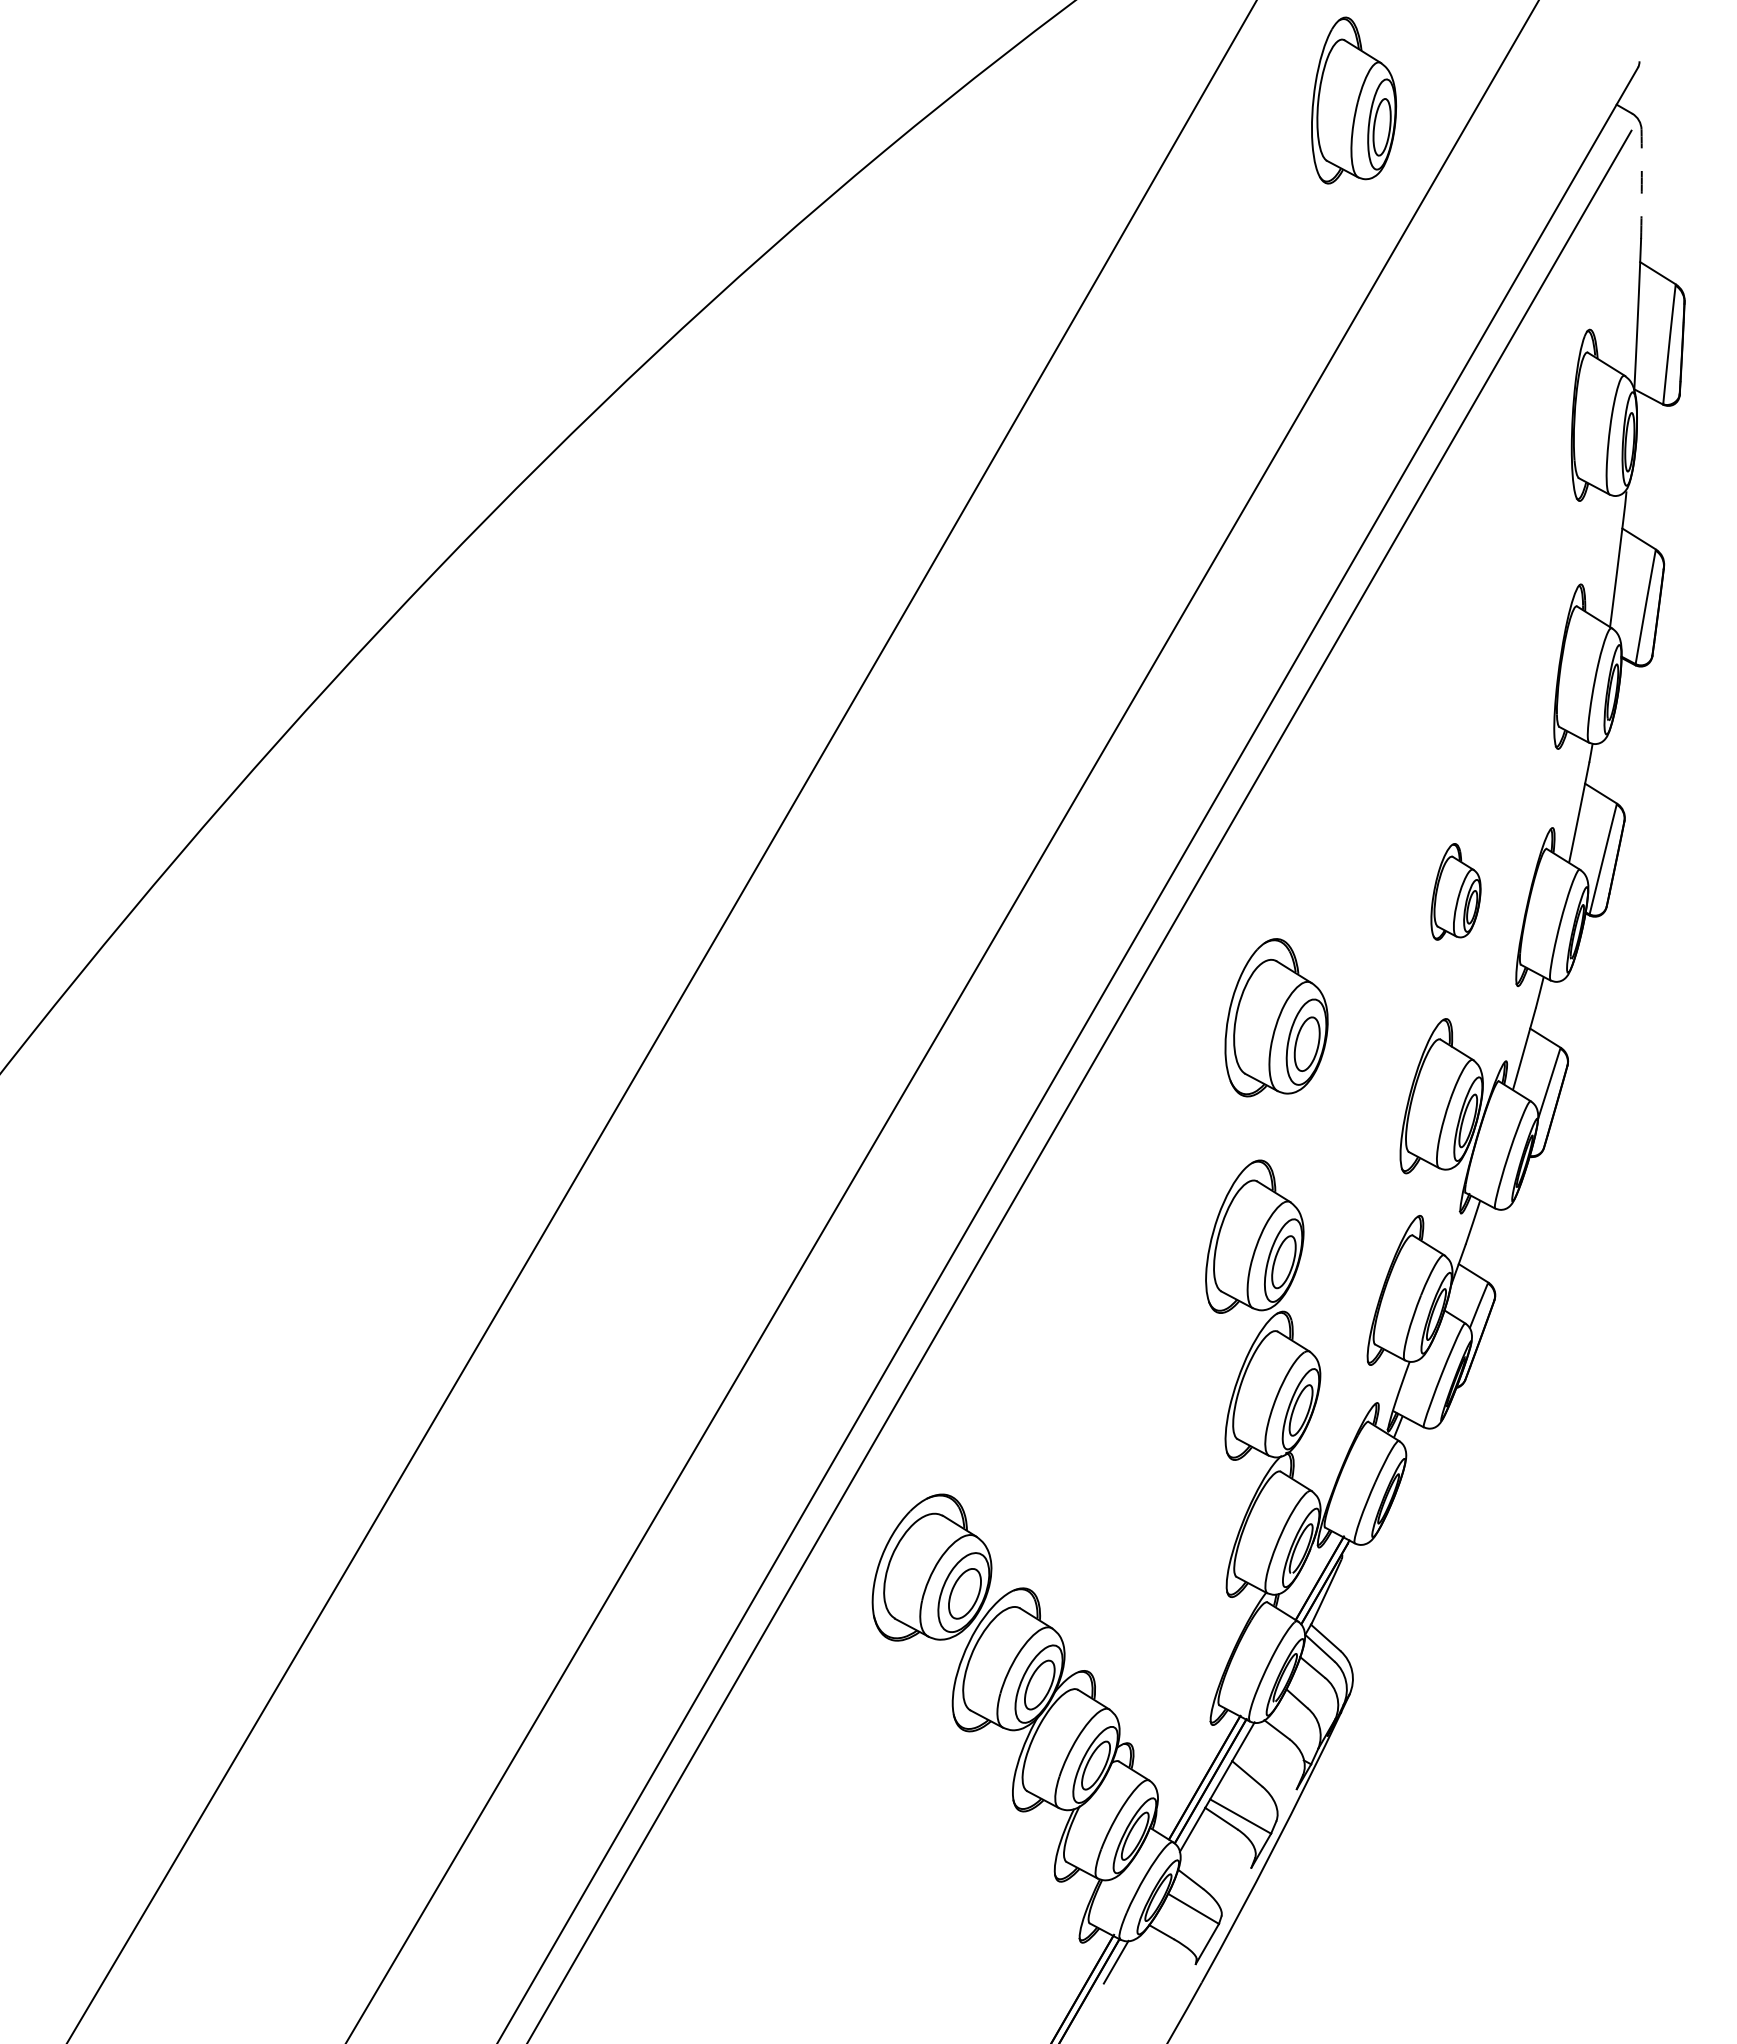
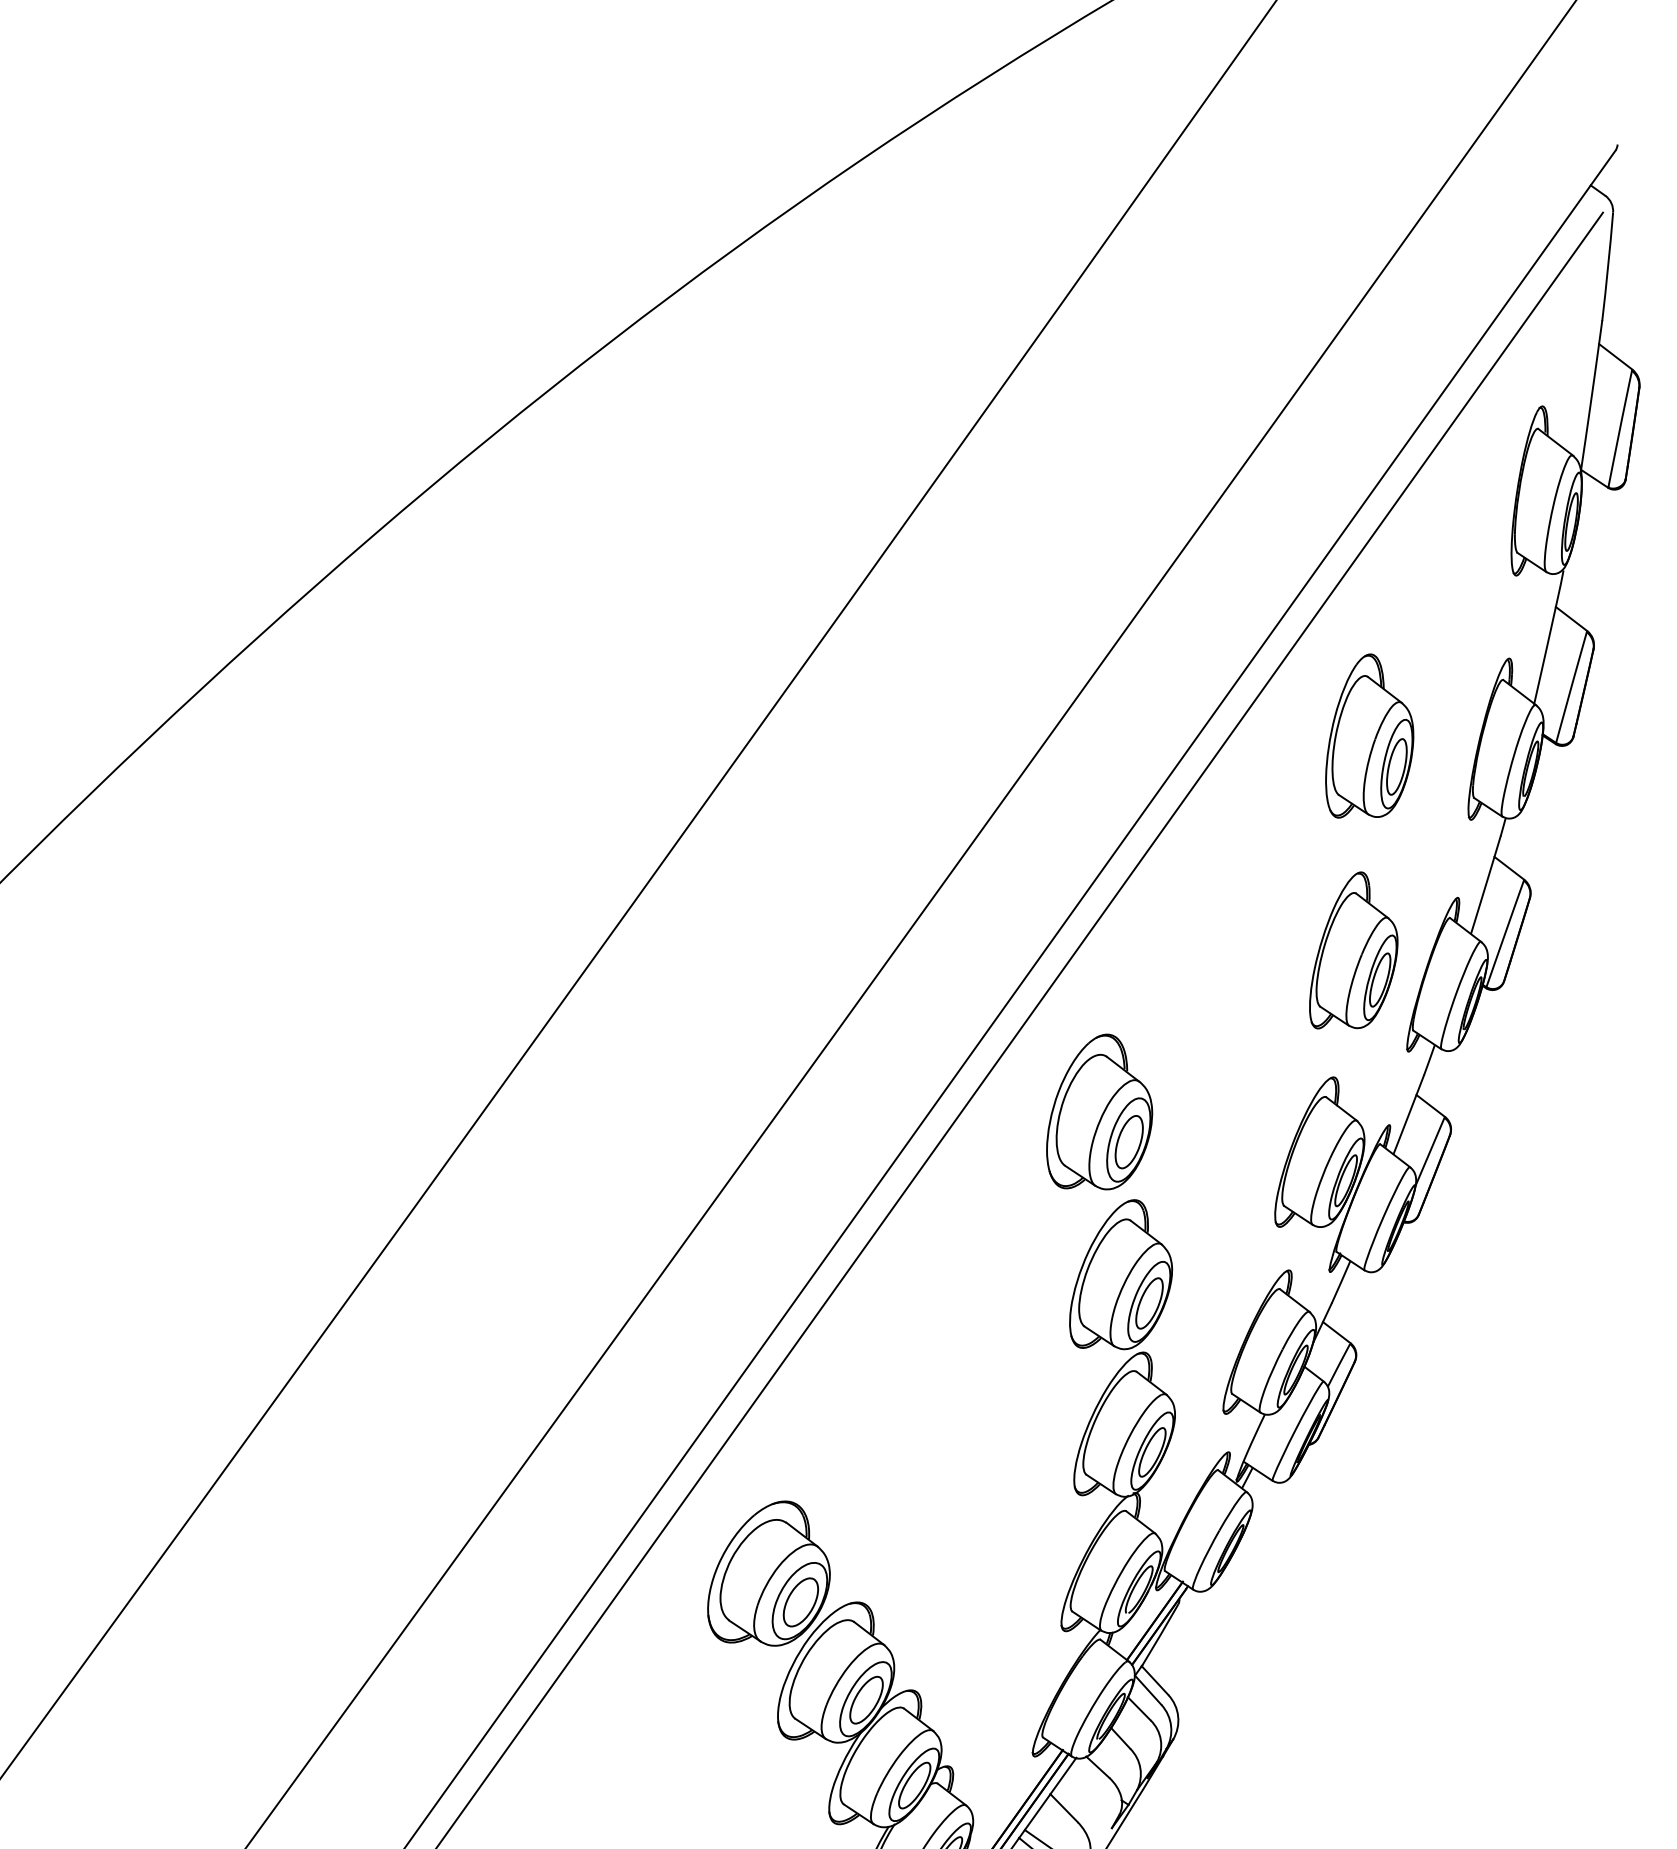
part: (1354, 100) -> (1371, 737), moved
arc: (1641, 184) -> (1607, 267), dashed -> solid
part: (1455, 891) -> (1355, 951), size x1.67
part: (1276, 1017) -> (1101, 1112), moved

